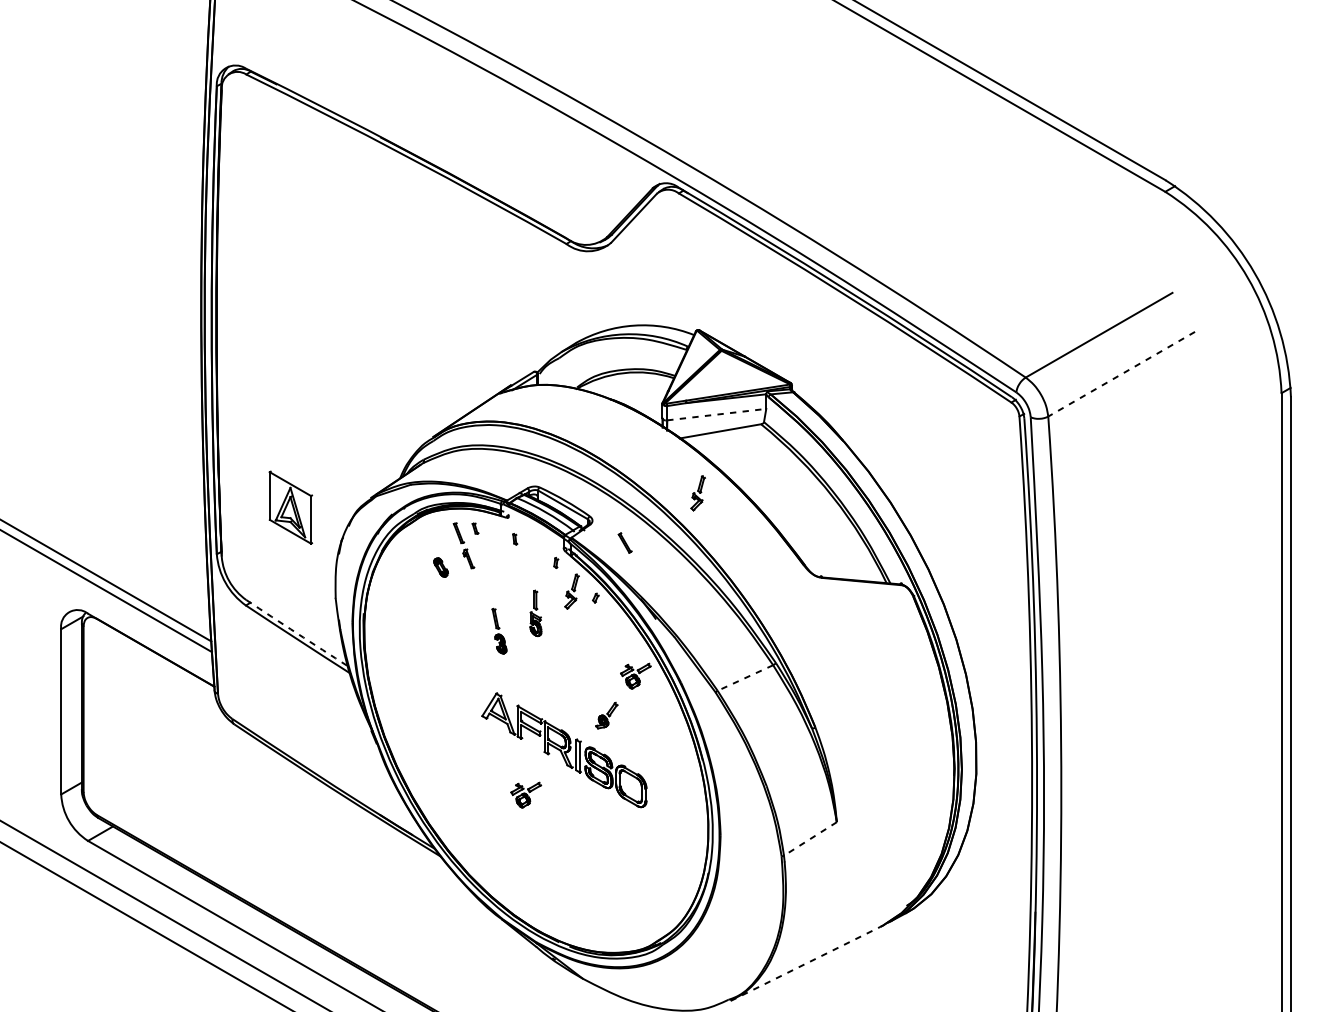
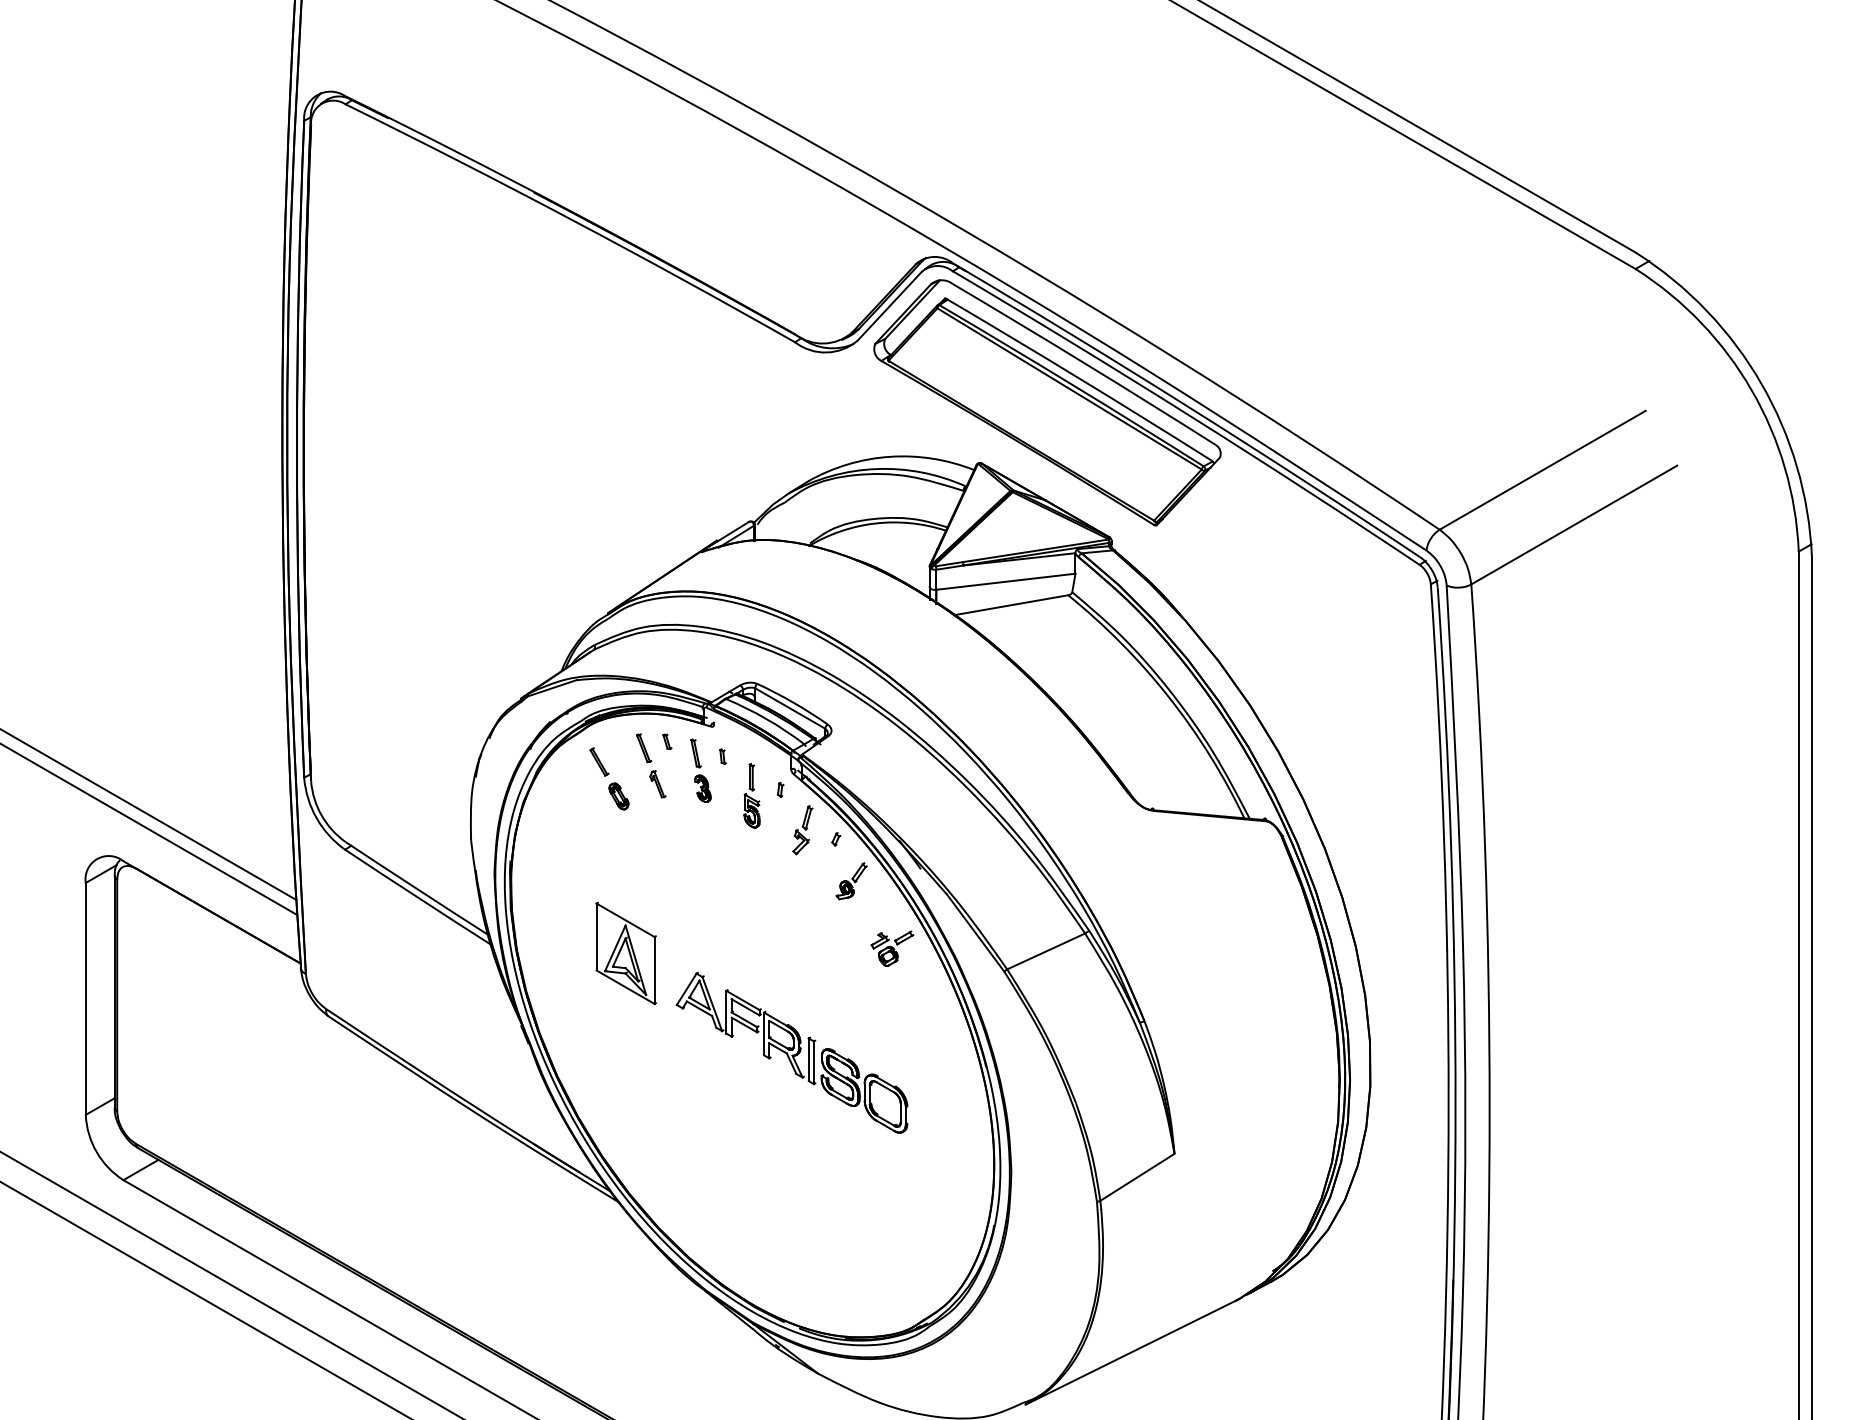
part: (746, 286) -> (1047, 402), added
line: (1121, 374) -> (1574, 525), dashed -> solid
line: (716, 414) -> (1005, 581), dashed -> solid
part: (697, 493) -> (979, 692), removed
part: (290, 507) -> (625, 953), moved
part: (625, 542) -> (599, 761), moved
part: (535, 613) -> (751, 795), moved
part: (499, 631) -> (700, 770), moved
arc: (297, 633) -> (417, 888), dashed -> solid
line: (745, 678) -> (1046, 951), dashed -> solid
part: (606, 715) -> (851, 881), moved
part: (526, 794) -> (738, 1115), removed
line: (810, 839) -> (1137, 1177), dashed -> solid
line: (805, 963) -> (1130, 1352), dashed -> solid

